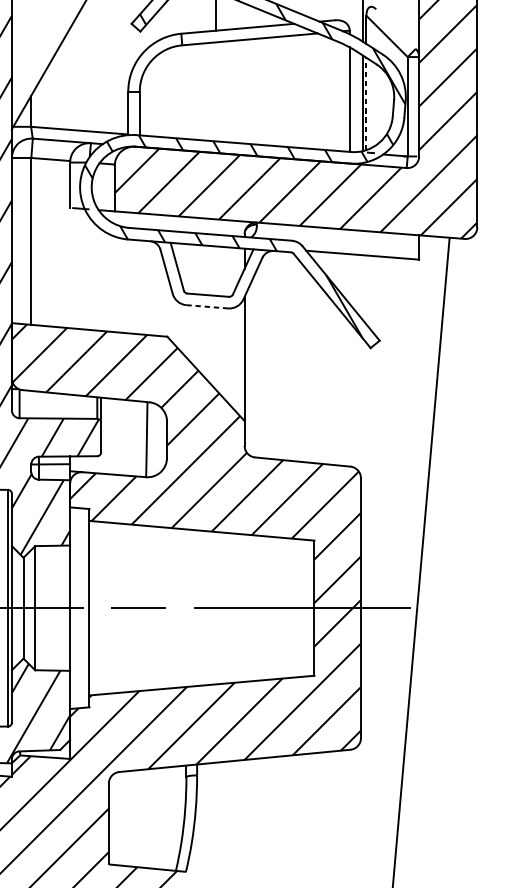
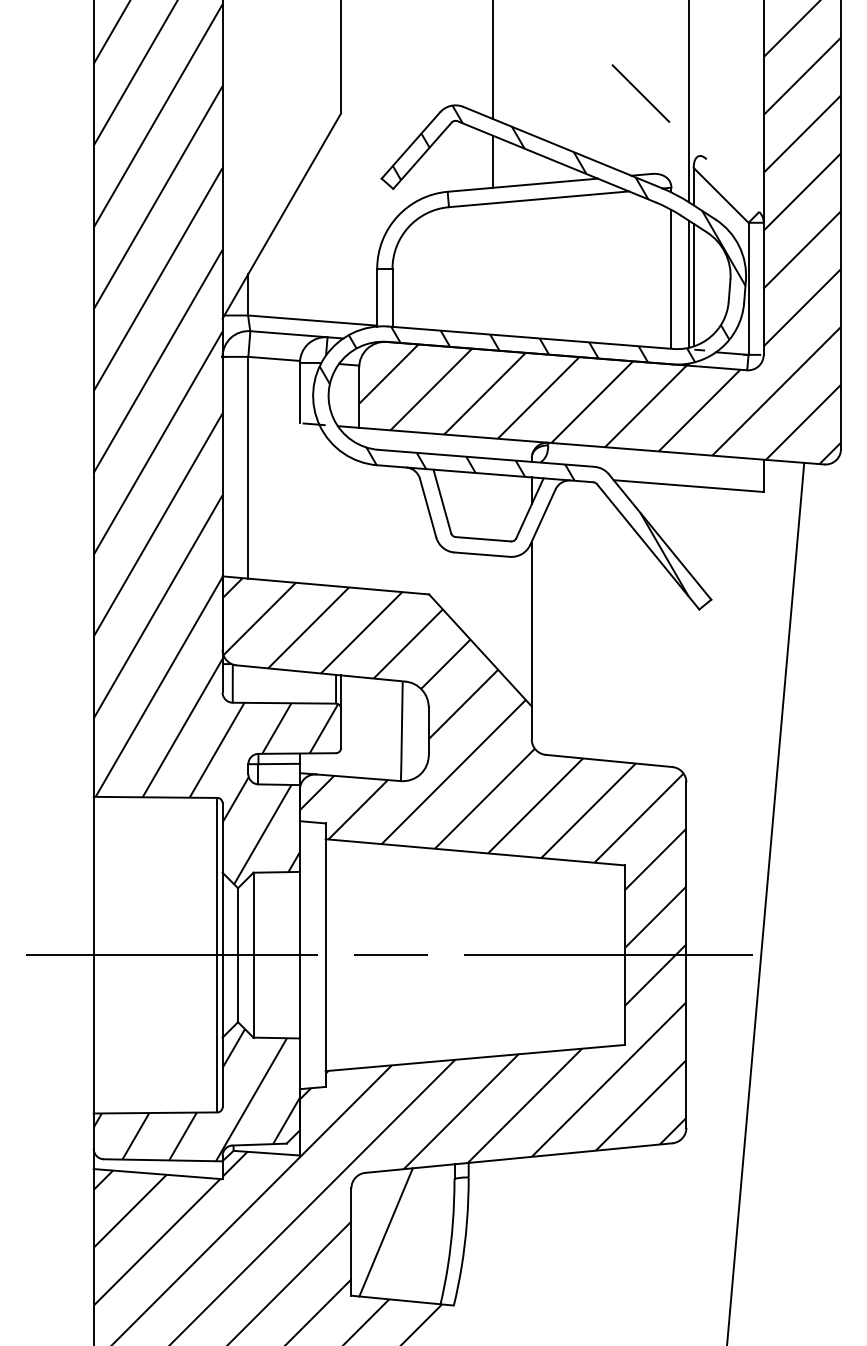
line: (366, 103) -> (693, 284), dashed -> solid
line: (207, 306) -> (482, 554), dashed -> solid
line: (134, 816) -> (385, 1232), added

